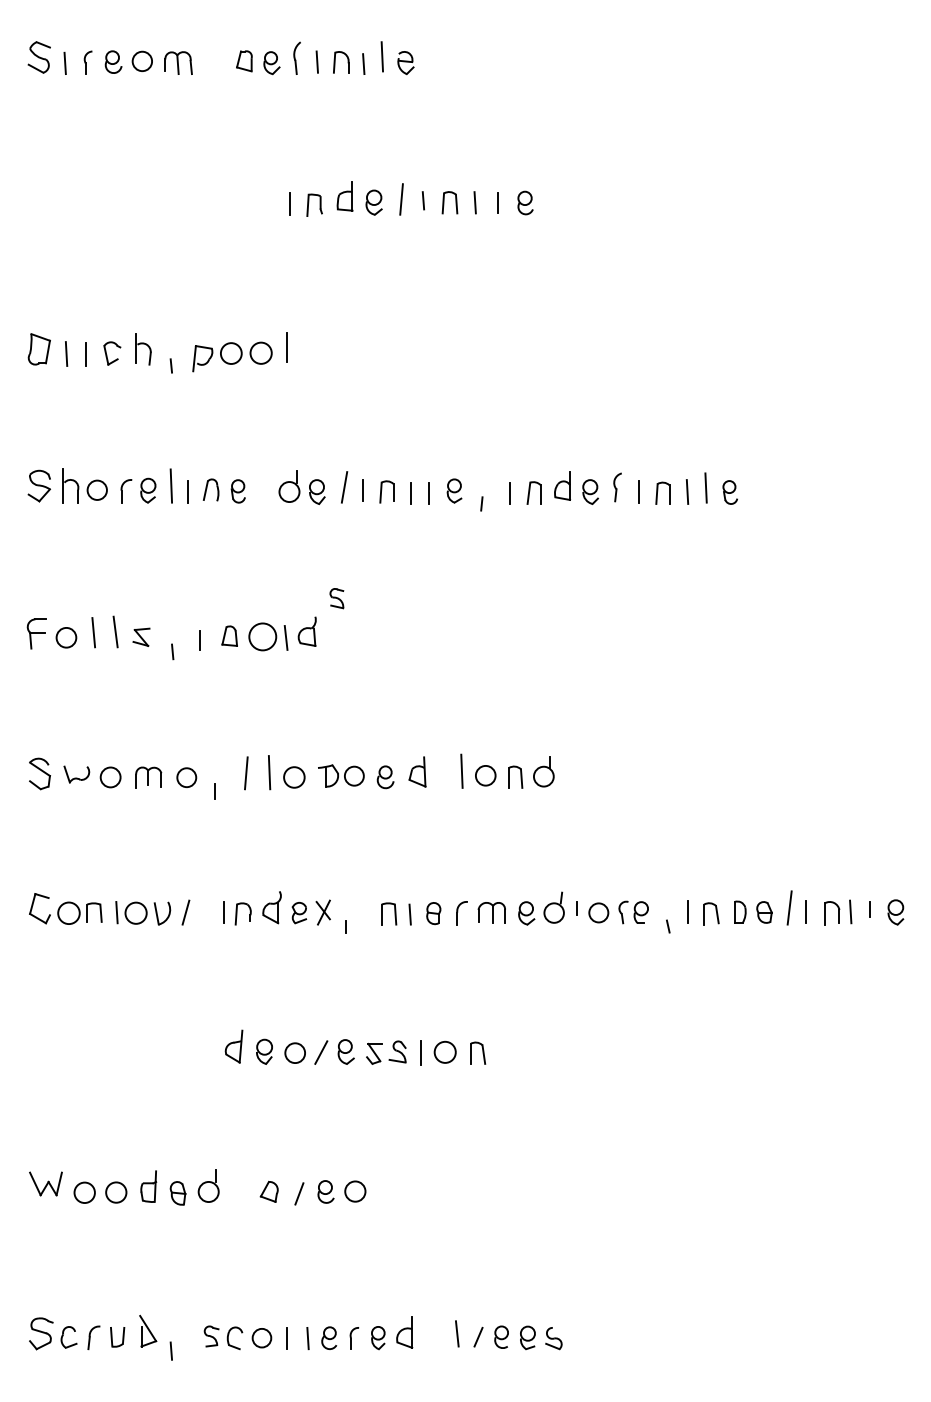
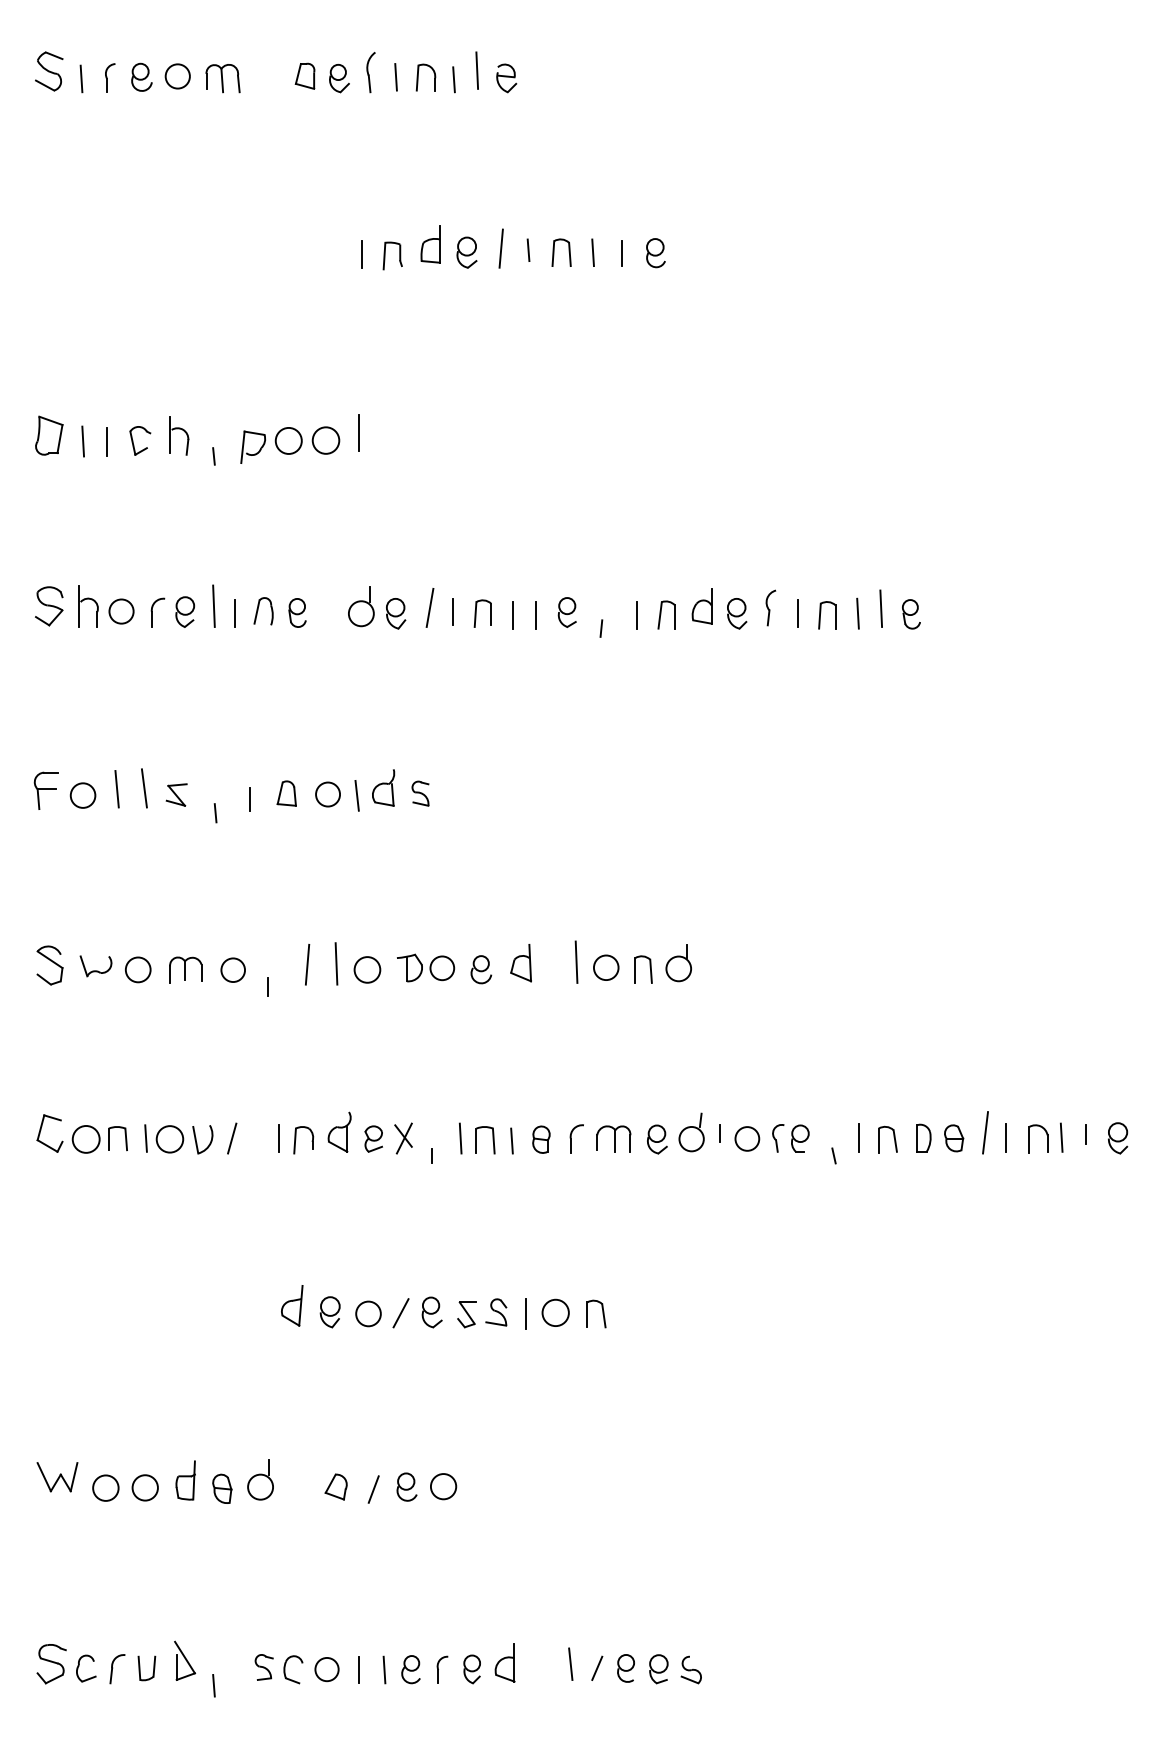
part: (336, 598) -> (420, 793), moved
circle: (262, 636) -> (327, 794), size x0.71
line: (368, 912) -> (460, 1138), added

